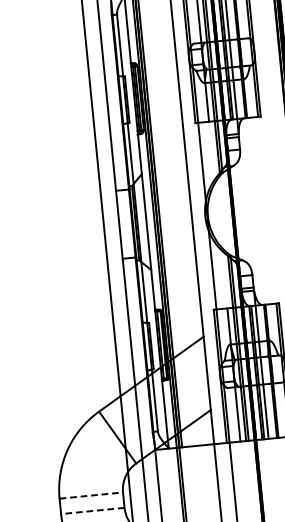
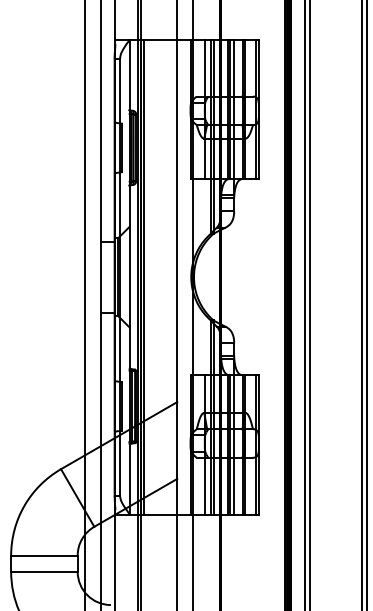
line: (91, 495) -> (44, 555), dashed -> solid
line: (91, 510) -> (43, 571), dashed -> solid

